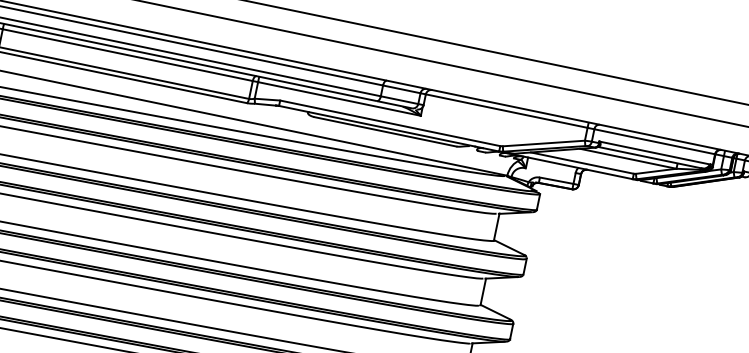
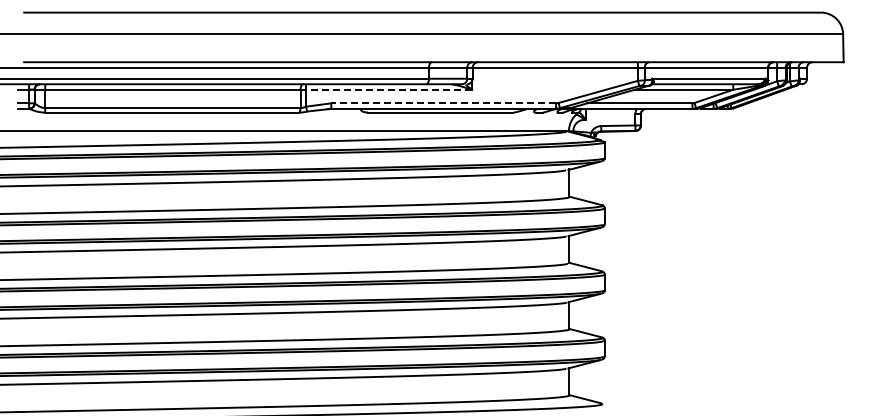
line: (338, 98) -> (388, 89), solid -> dashed
line: (390, 123) -> (443, 103), solid -> dashed

